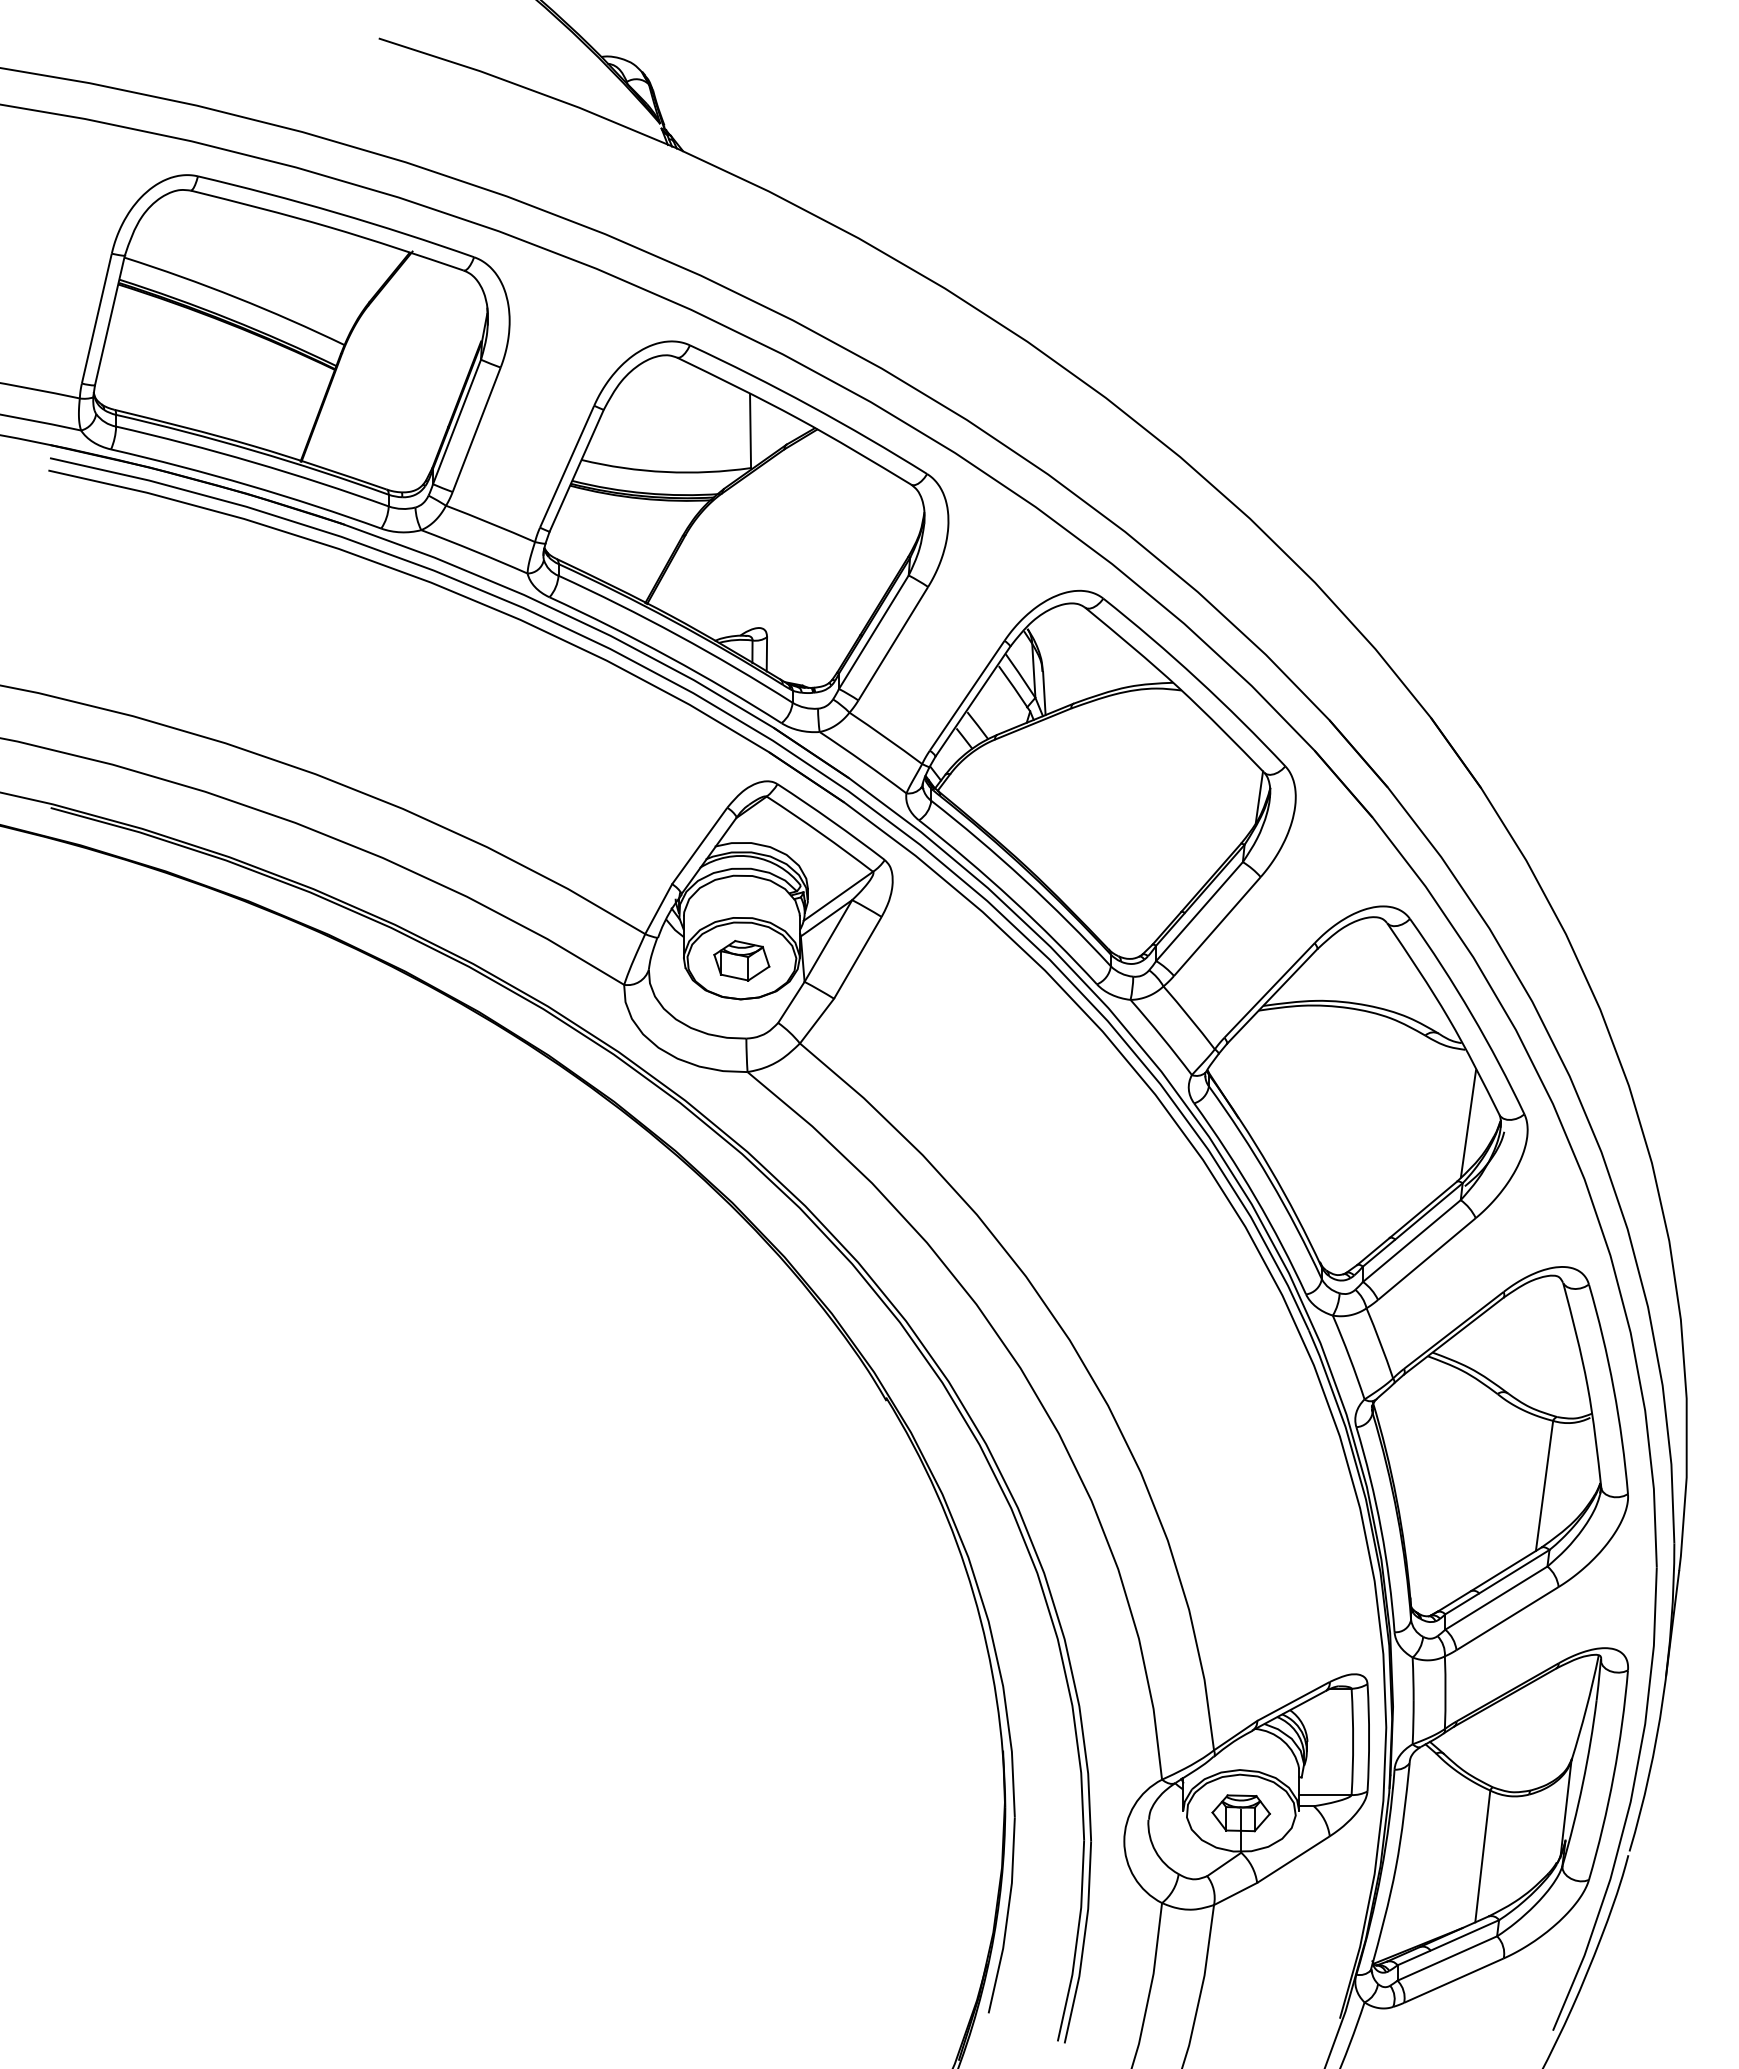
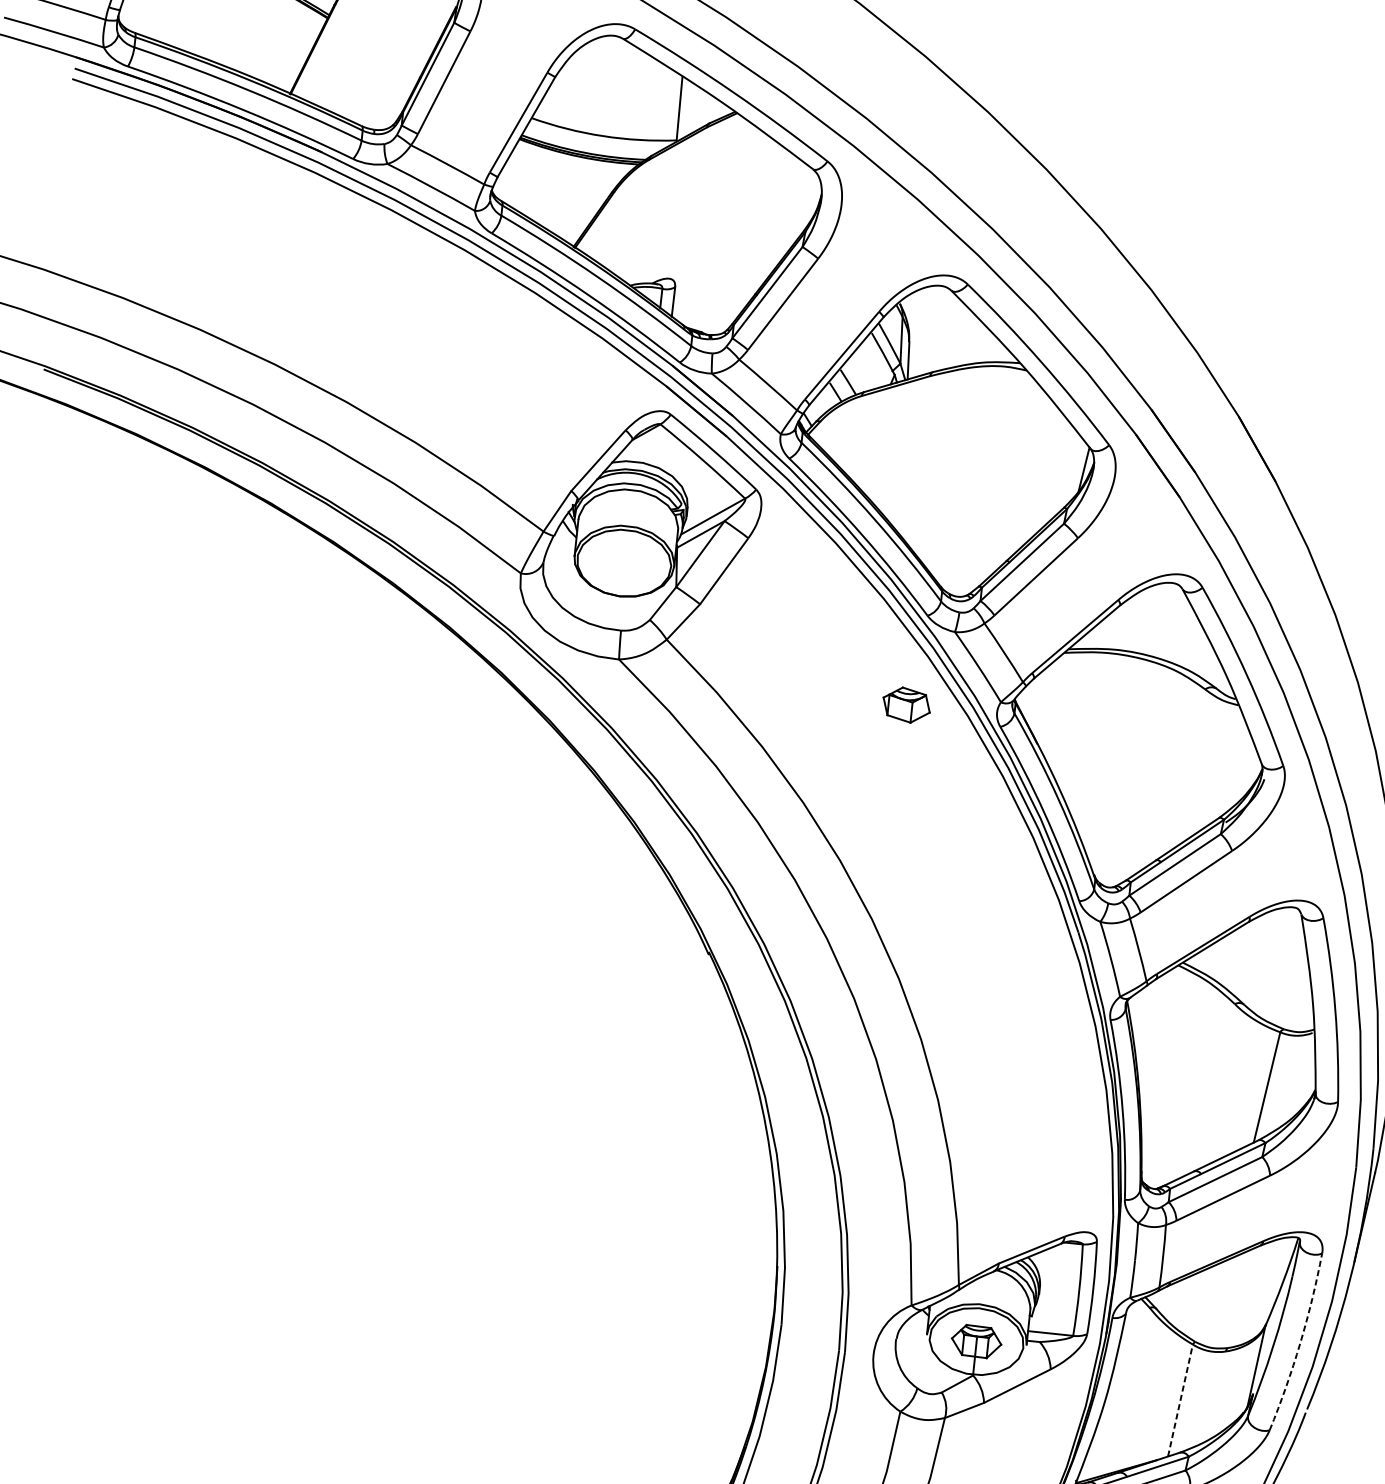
part: (741, 960) -> (906, 704), moved
line: (1468, 1123) -> (1234, 768), removed
arc: (1613, 1776) -> (1300, 1343), solid -> dashed
line: (1482, 1855) -> (1180, 1399), solid -> dashed

